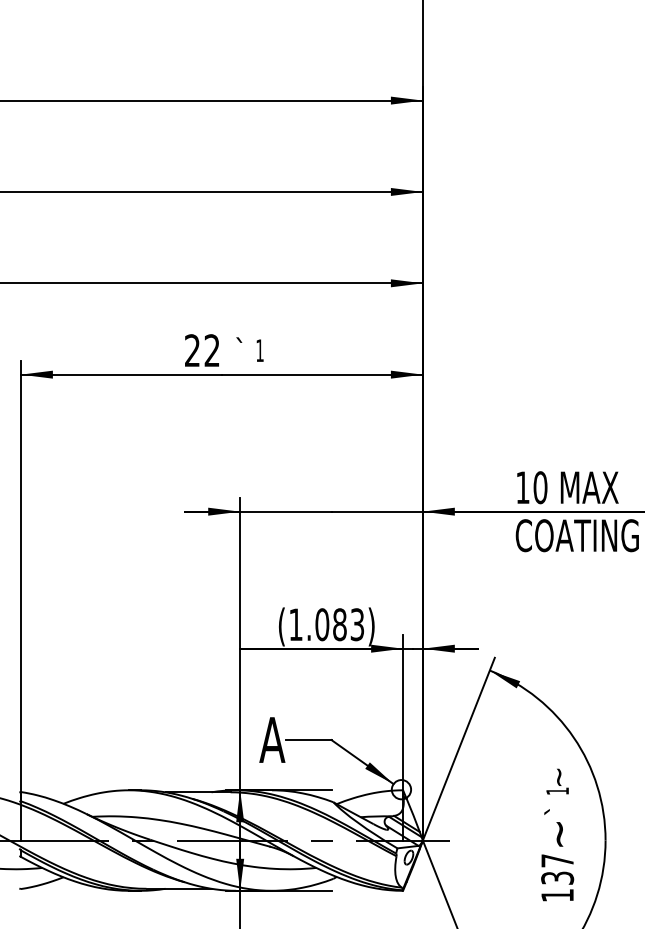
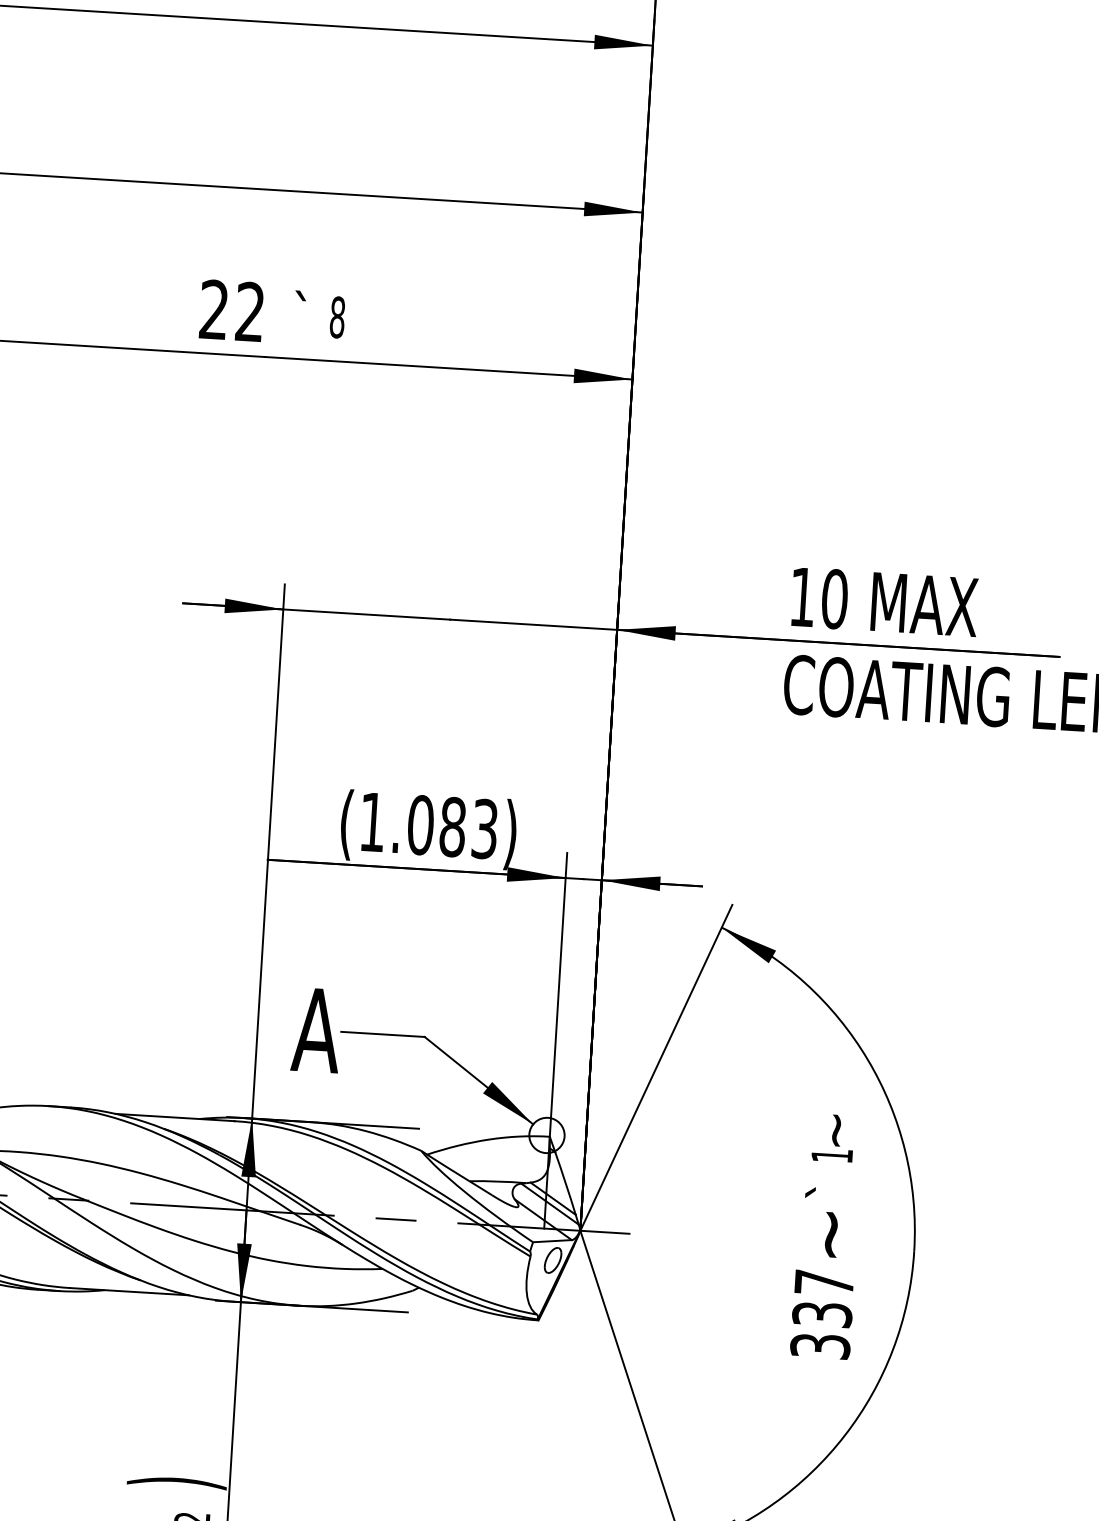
text: (259, 350) -> (336, 317), 1 -> 8
text: (557, 895) -> (820, 1346), 137 -> 337

